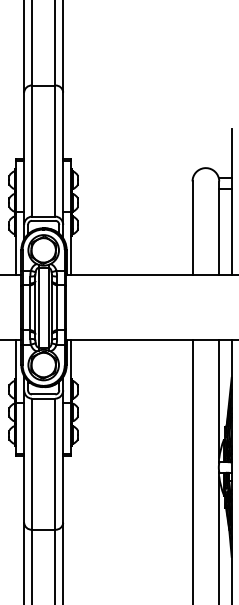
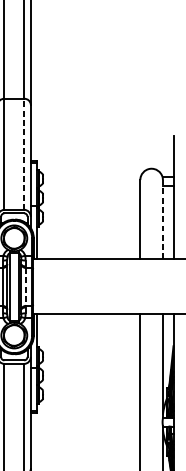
line: (55, 151) -> (24, 154), solid -> dashed
line: (219, 228) -> (163, 219), solid -> dashed
line: (57, 308) -> (26, 287), solid -> dashed

